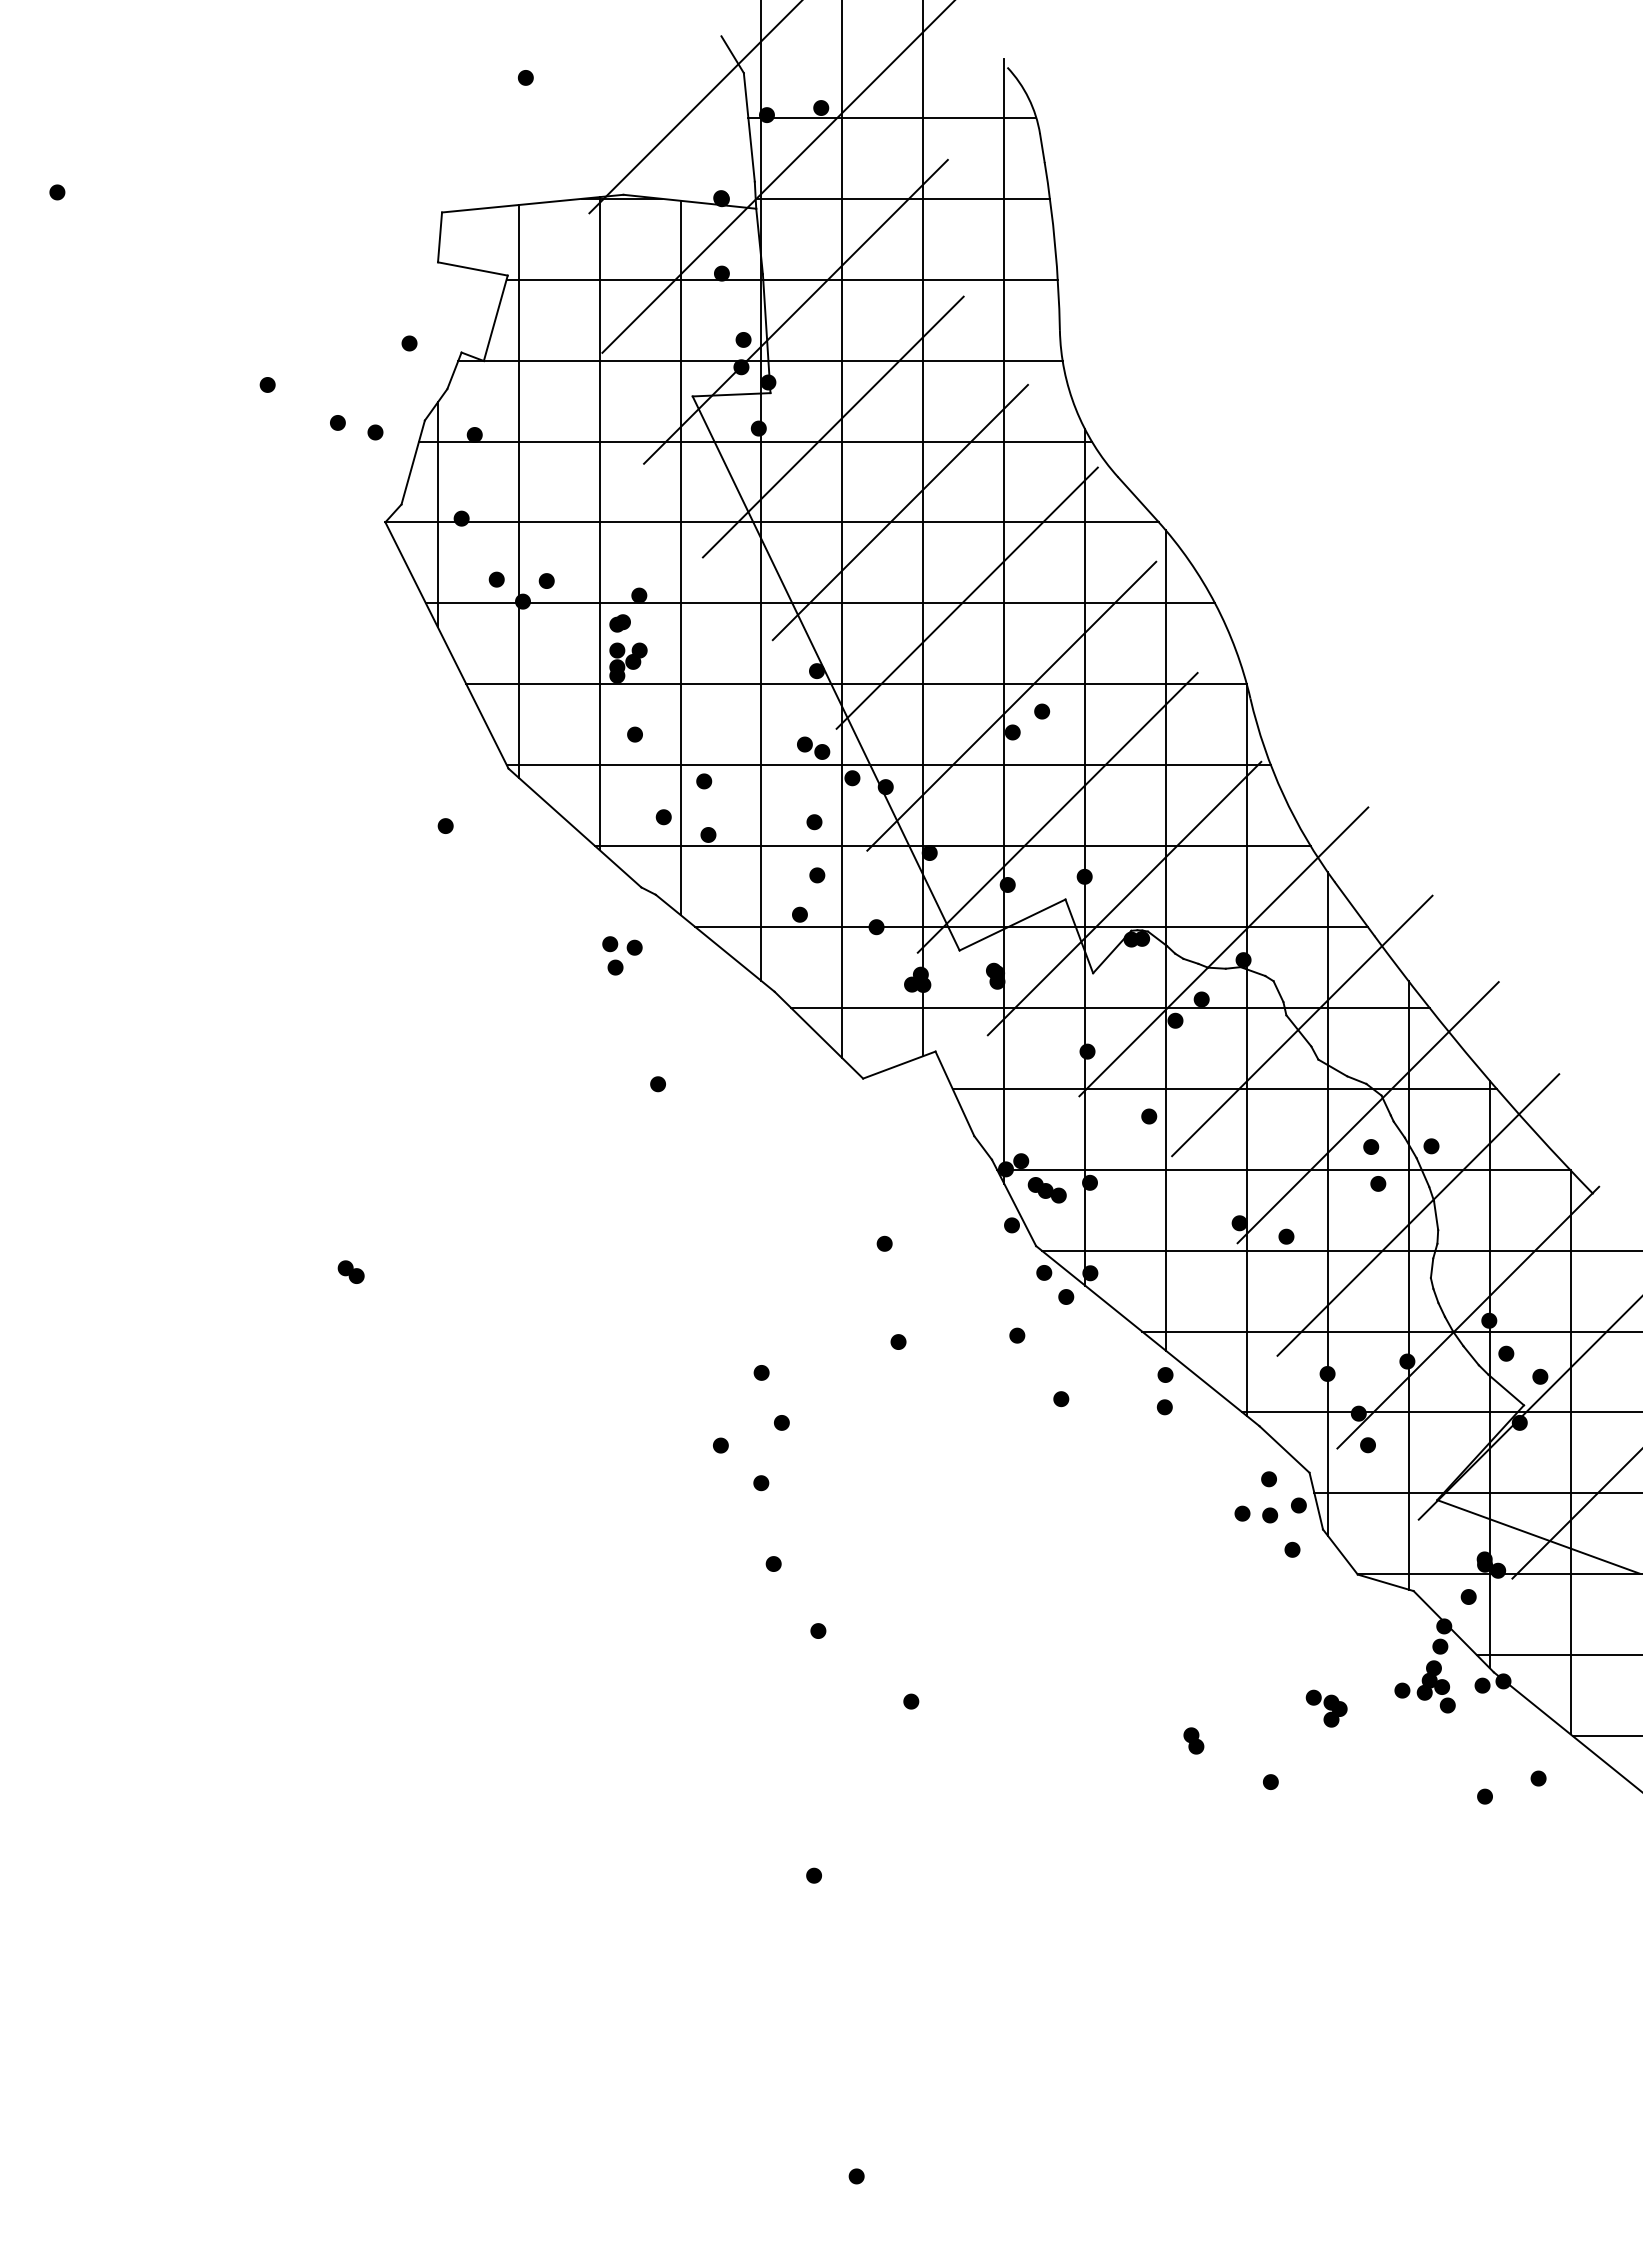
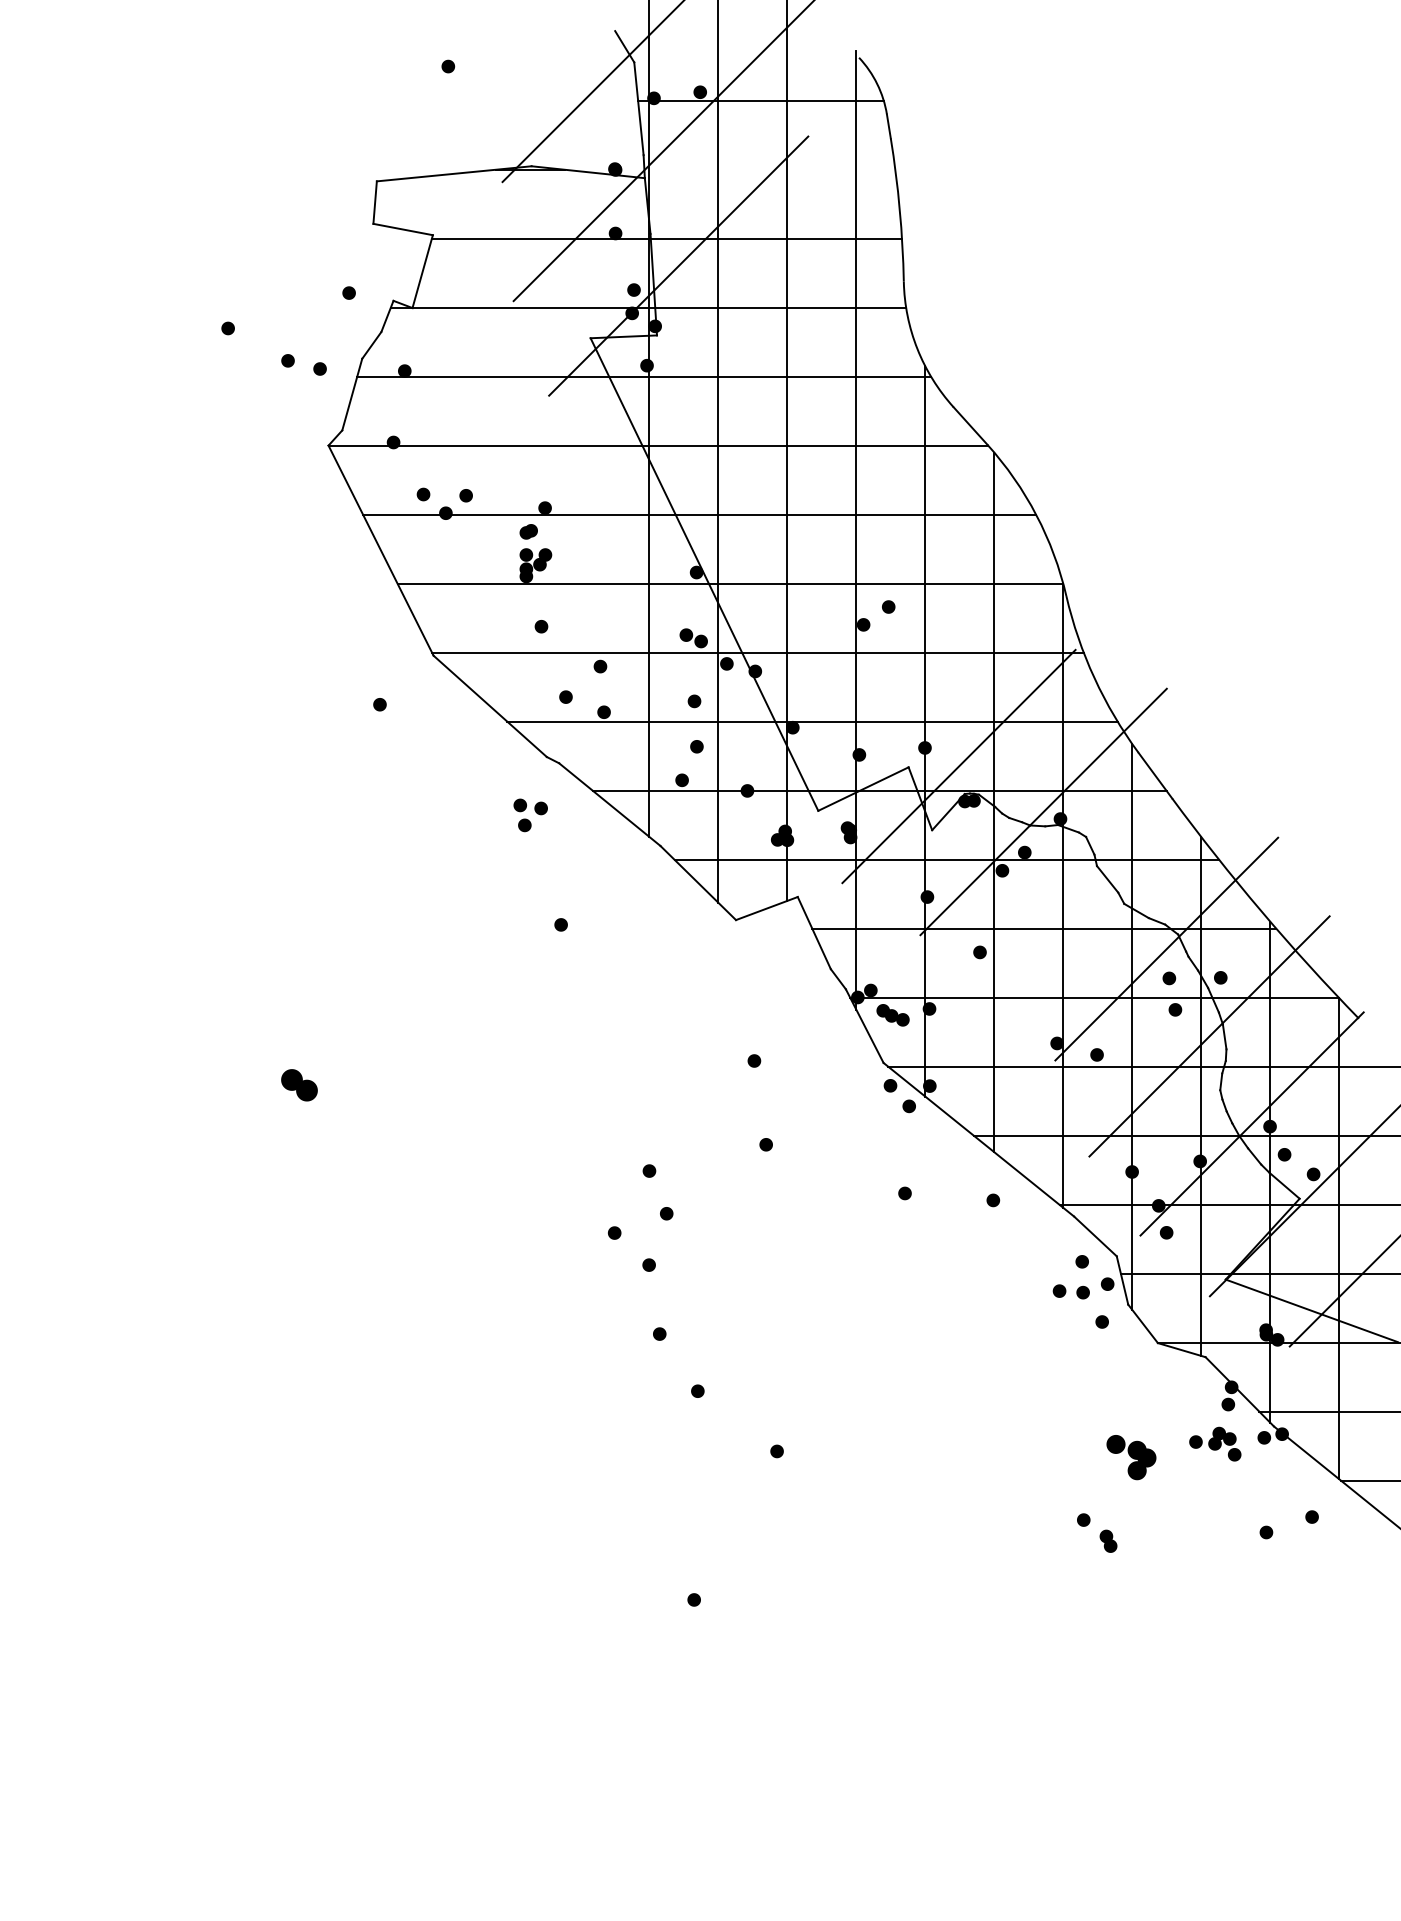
fill: (57, 192) -> (48, 164), removed
line: (902, 198) -> (769, 169), removed
line: (832, 426) -> (709, 363), removed
line: (518, 491) -> (442, 419), removed
line: (900, 512) -> (767, 437), removed
line: (437, 514) -> (372, 438), removed
line: (599, 523) -> (511, 446), removed
line: (680, 557) -> (580, 475), removed
line: (966, 597) -> (824, 509), removed
line: (1011, 705) -> (862, 601), removed
line: (1057, 812) -> (901, 693), removed
line: (1302, 1025) -> (1110, 874), removed
fill: (1011, 1225) -> (862, 1045), removed
part: (350, 1271) -> (298, 1084), size x1.6
fill: (1017, 1335) -> (867, 1139), removed
fill: (1165, 1375) -> (993, 1173), removed
fill: (1519, 1422) -> (1295, 1213), removed
fill: (1468, 1596) -> (1252, 1361), removed
fill: (1433, 1668) -> (1222, 1423), removed
part: (1326, 1708) -> (1131, 1457), size x1.4
part: (1193, 1740) -> (1108, 1540), moved
fill: (856, 2176) -> (730, 1856), removed

